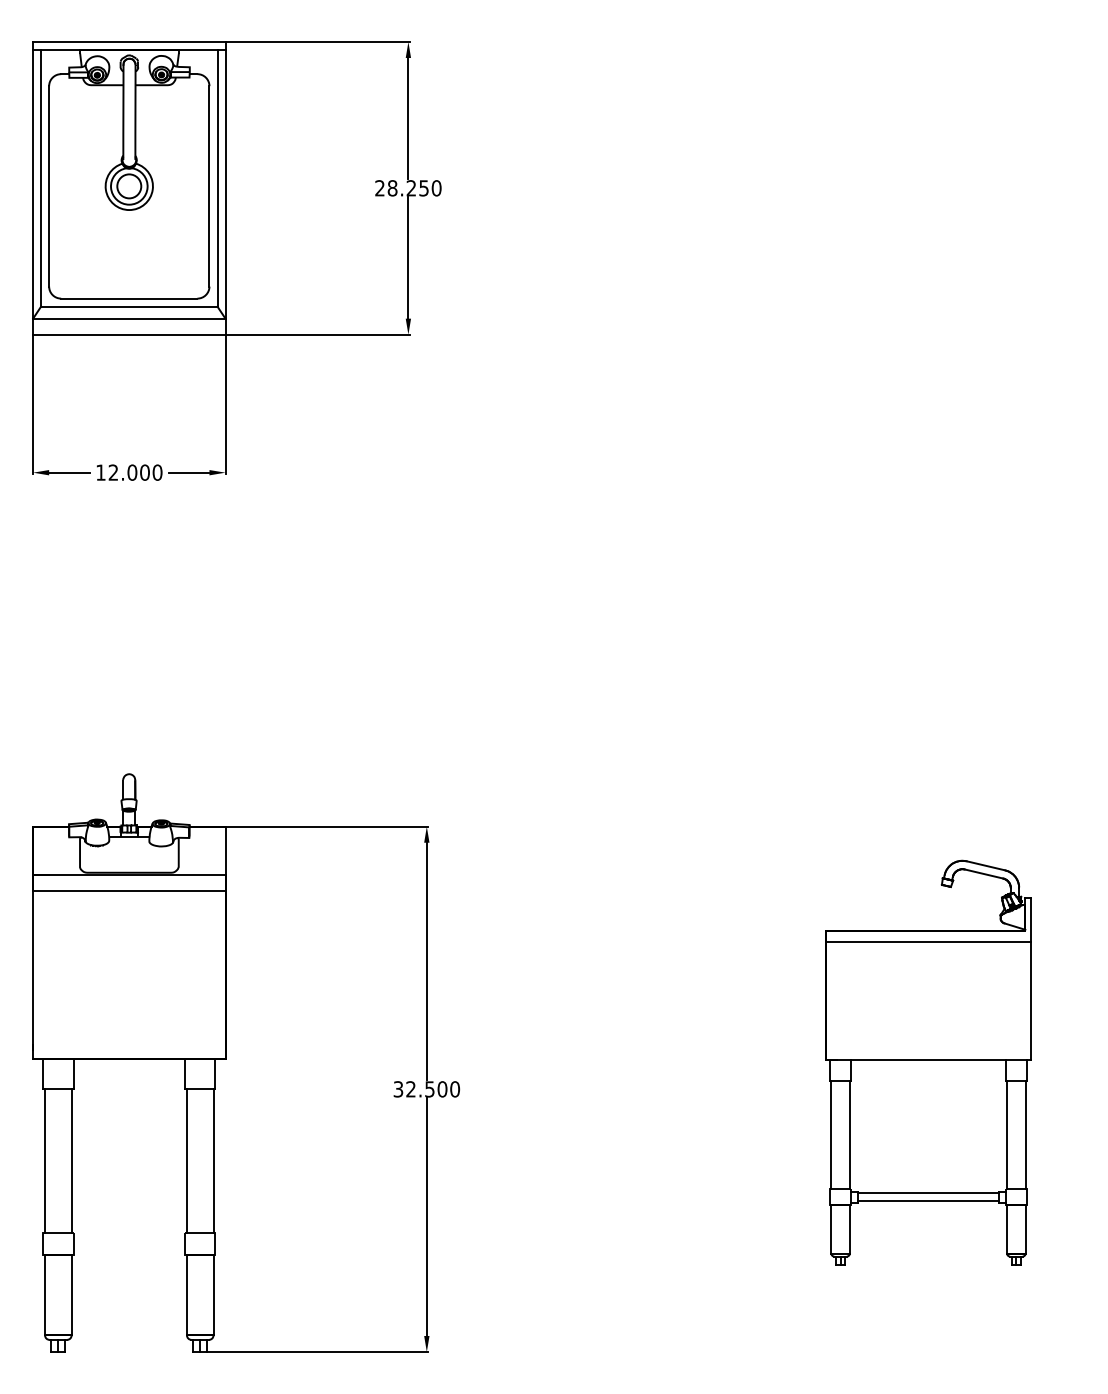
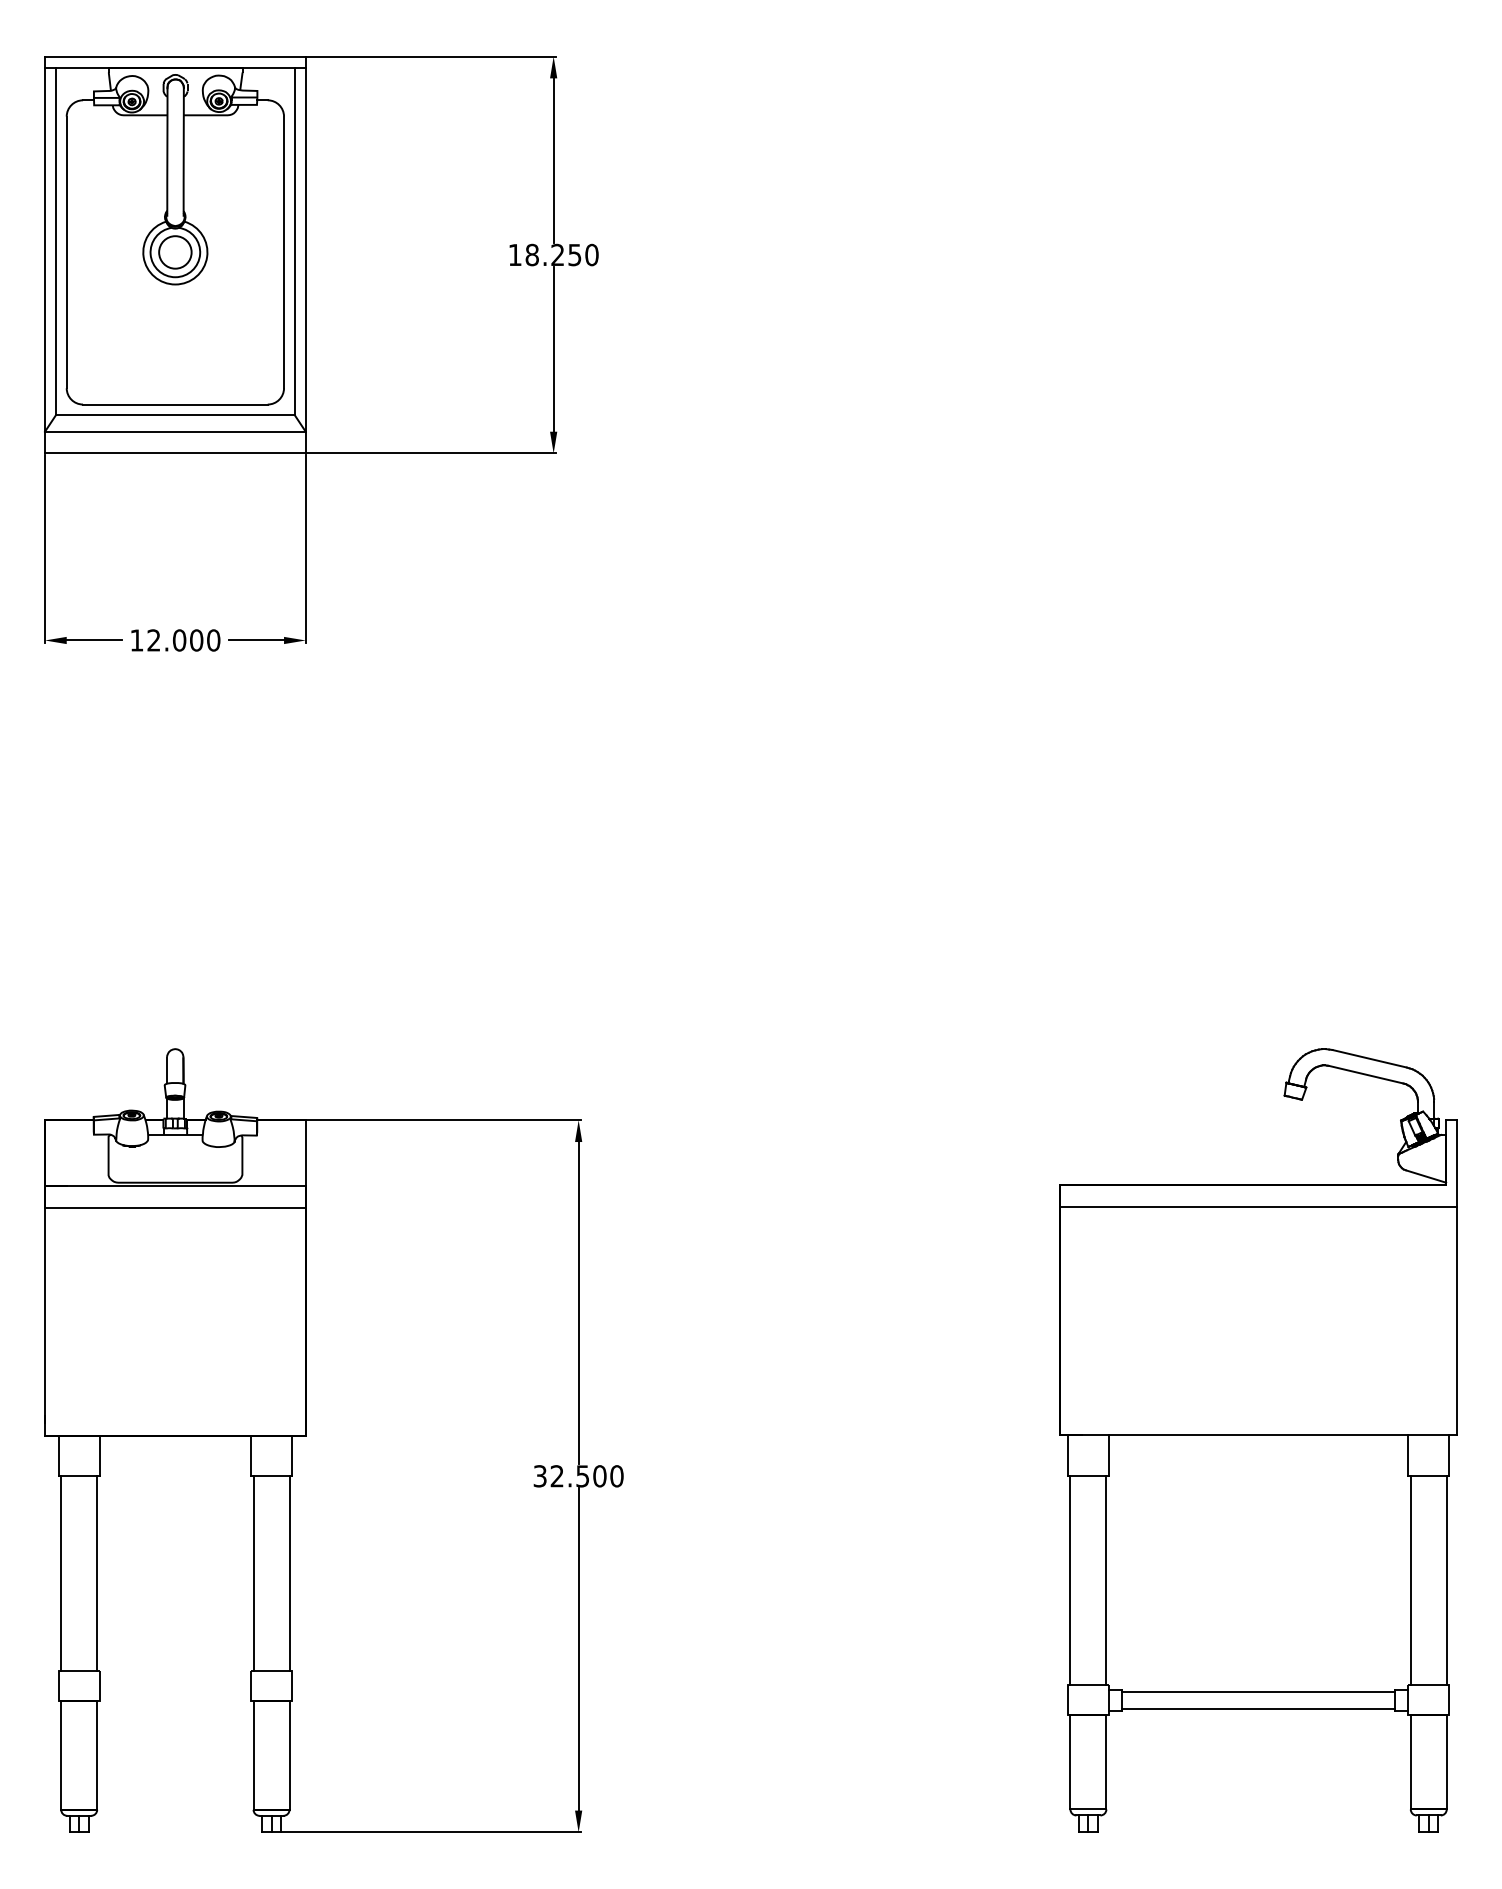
text: (379, 187) -> (514, 254), 28.250 -> 18.250
part: (928, 1062) -> (1258, 1440), size x1.43

